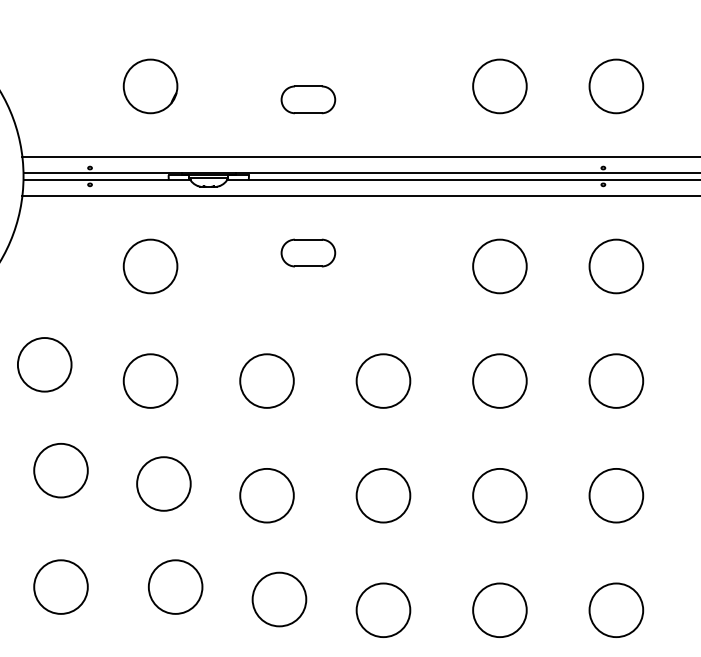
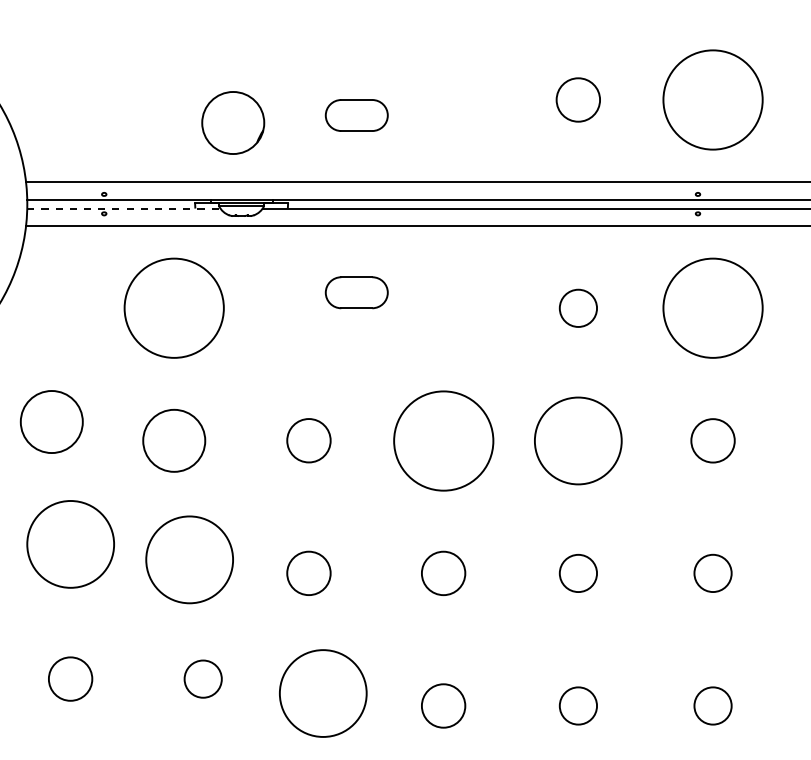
circle: (150, 86) -> (233, 122), moved
circle: (500, 86) -> (578, 100), size x0.7
circle: (616, 86) -> (713, 100), size x1.6
line: (106, 180) -> (123, 208), solid -> dashed
circle: (150, 266) -> (174, 308), size x1.6
circle: (500, 266) -> (578, 308), size x0.6
circle: (616, 266) -> (713, 308), size x1.6
circle: (266, 380) -> (308, 440), size x0.7
circle: (383, 380) -> (443, 440), size x1.6
circle: (500, 380) -> (578, 440), size x1.4
circle: (616, 380) -> (713, 440), size x0.7
circle: (60, 470) -> (70, 544), size x1.4
circle: (163, 483) -> (189, 559), size x1.4
circle: (266, 495) -> (308, 573), size x0.7
circle: (383, 495) -> (443, 573), size x0.7
circle: (500, 495) -> (578, 573), size x0.6
circle: (616, 495) -> (713, 573), size x0.6
circle: (60, 586) -> (70, 678), size x0.7
circle: (175, 587) -> (203, 679), size x0.6
circle: (279, 599) -> (323, 693), size x1.4
circle: (383, 609) -> (443, 705), size x0.7
circle: (500, 609) -> (578, 705), size x0.6
circle: (616, 609) -> (713, 705), size x0.6

